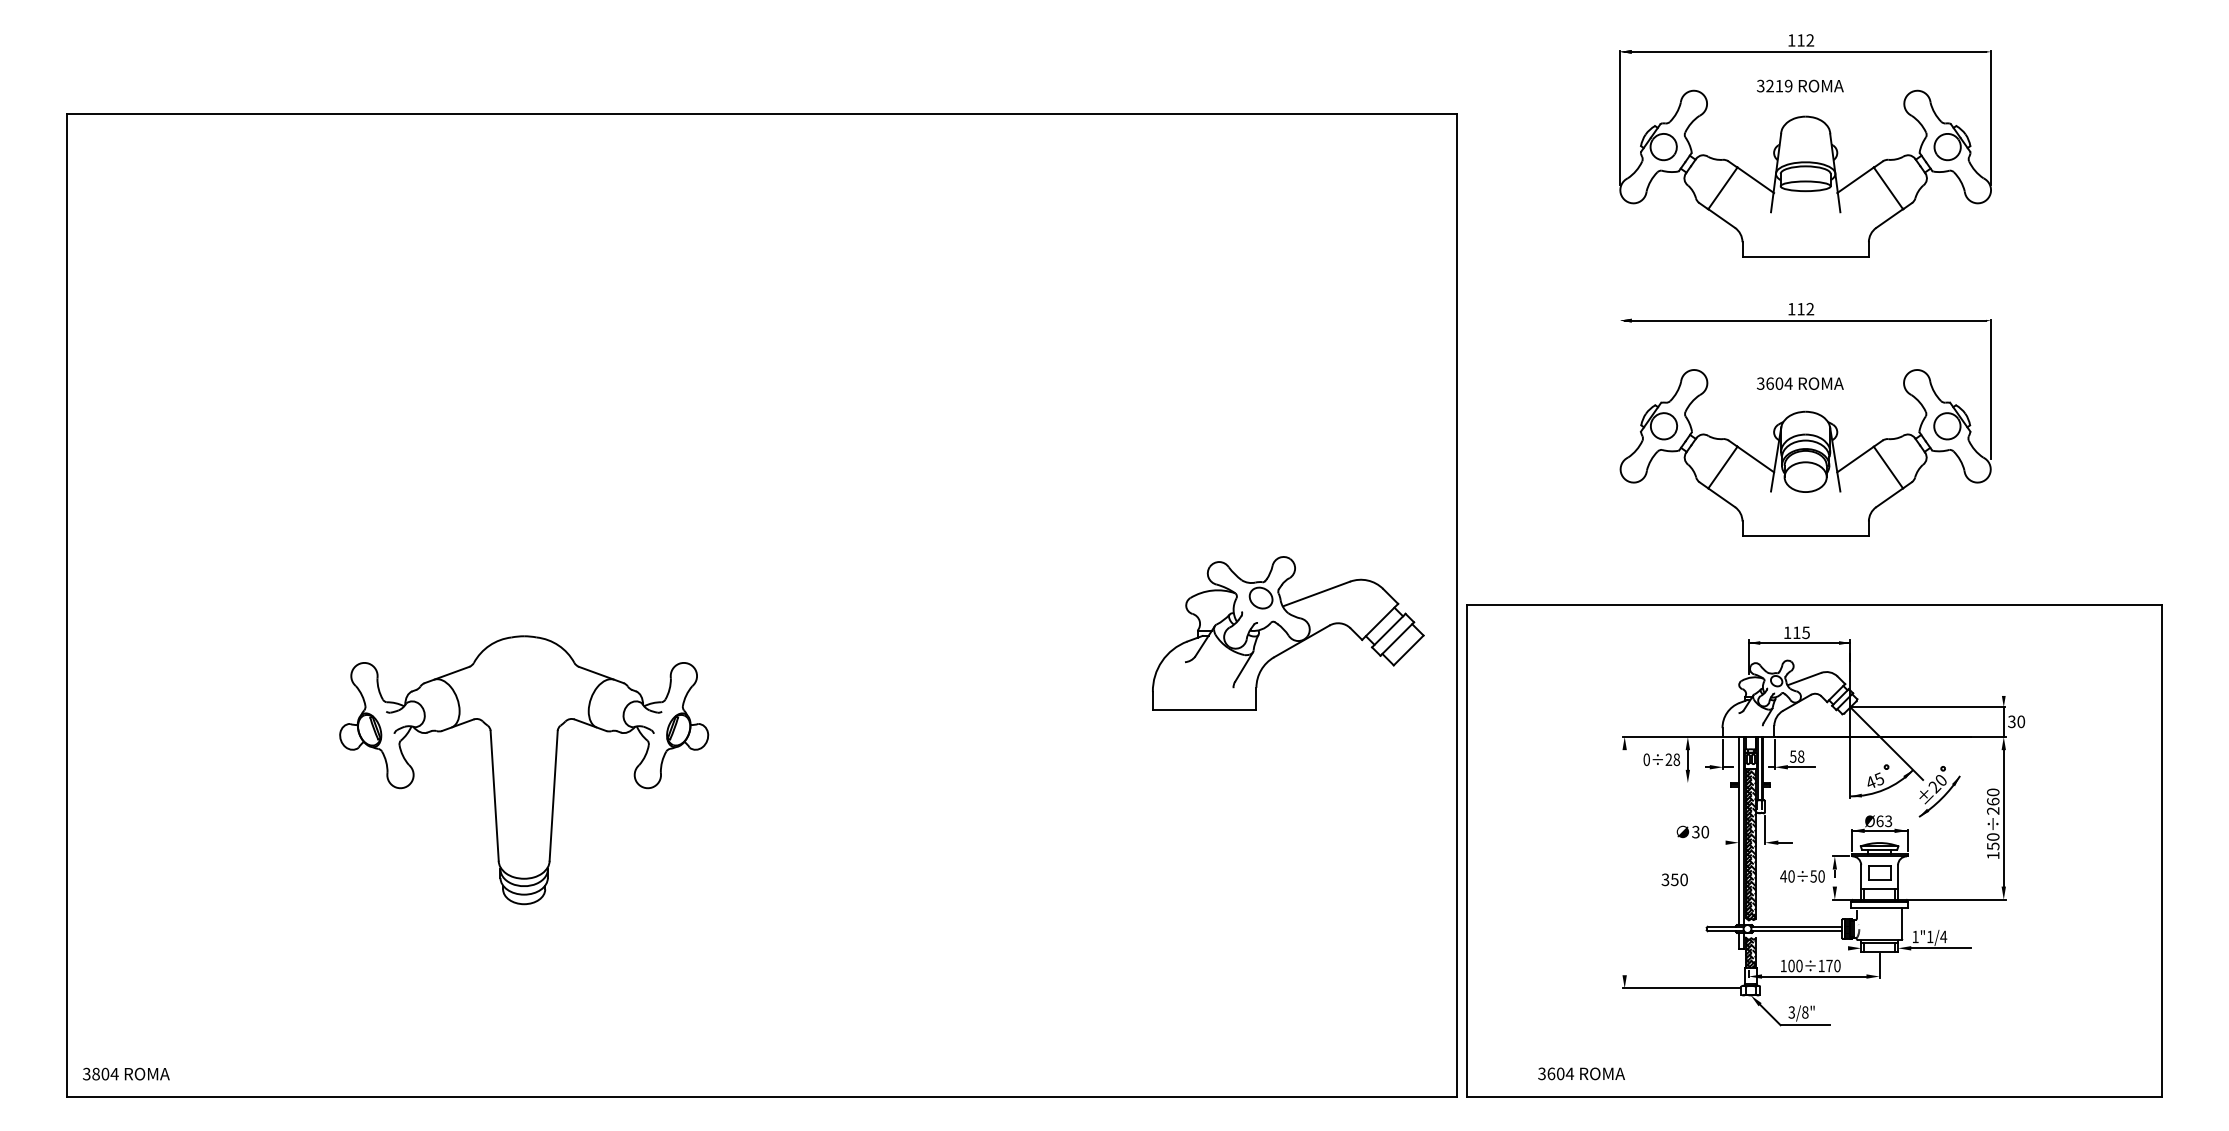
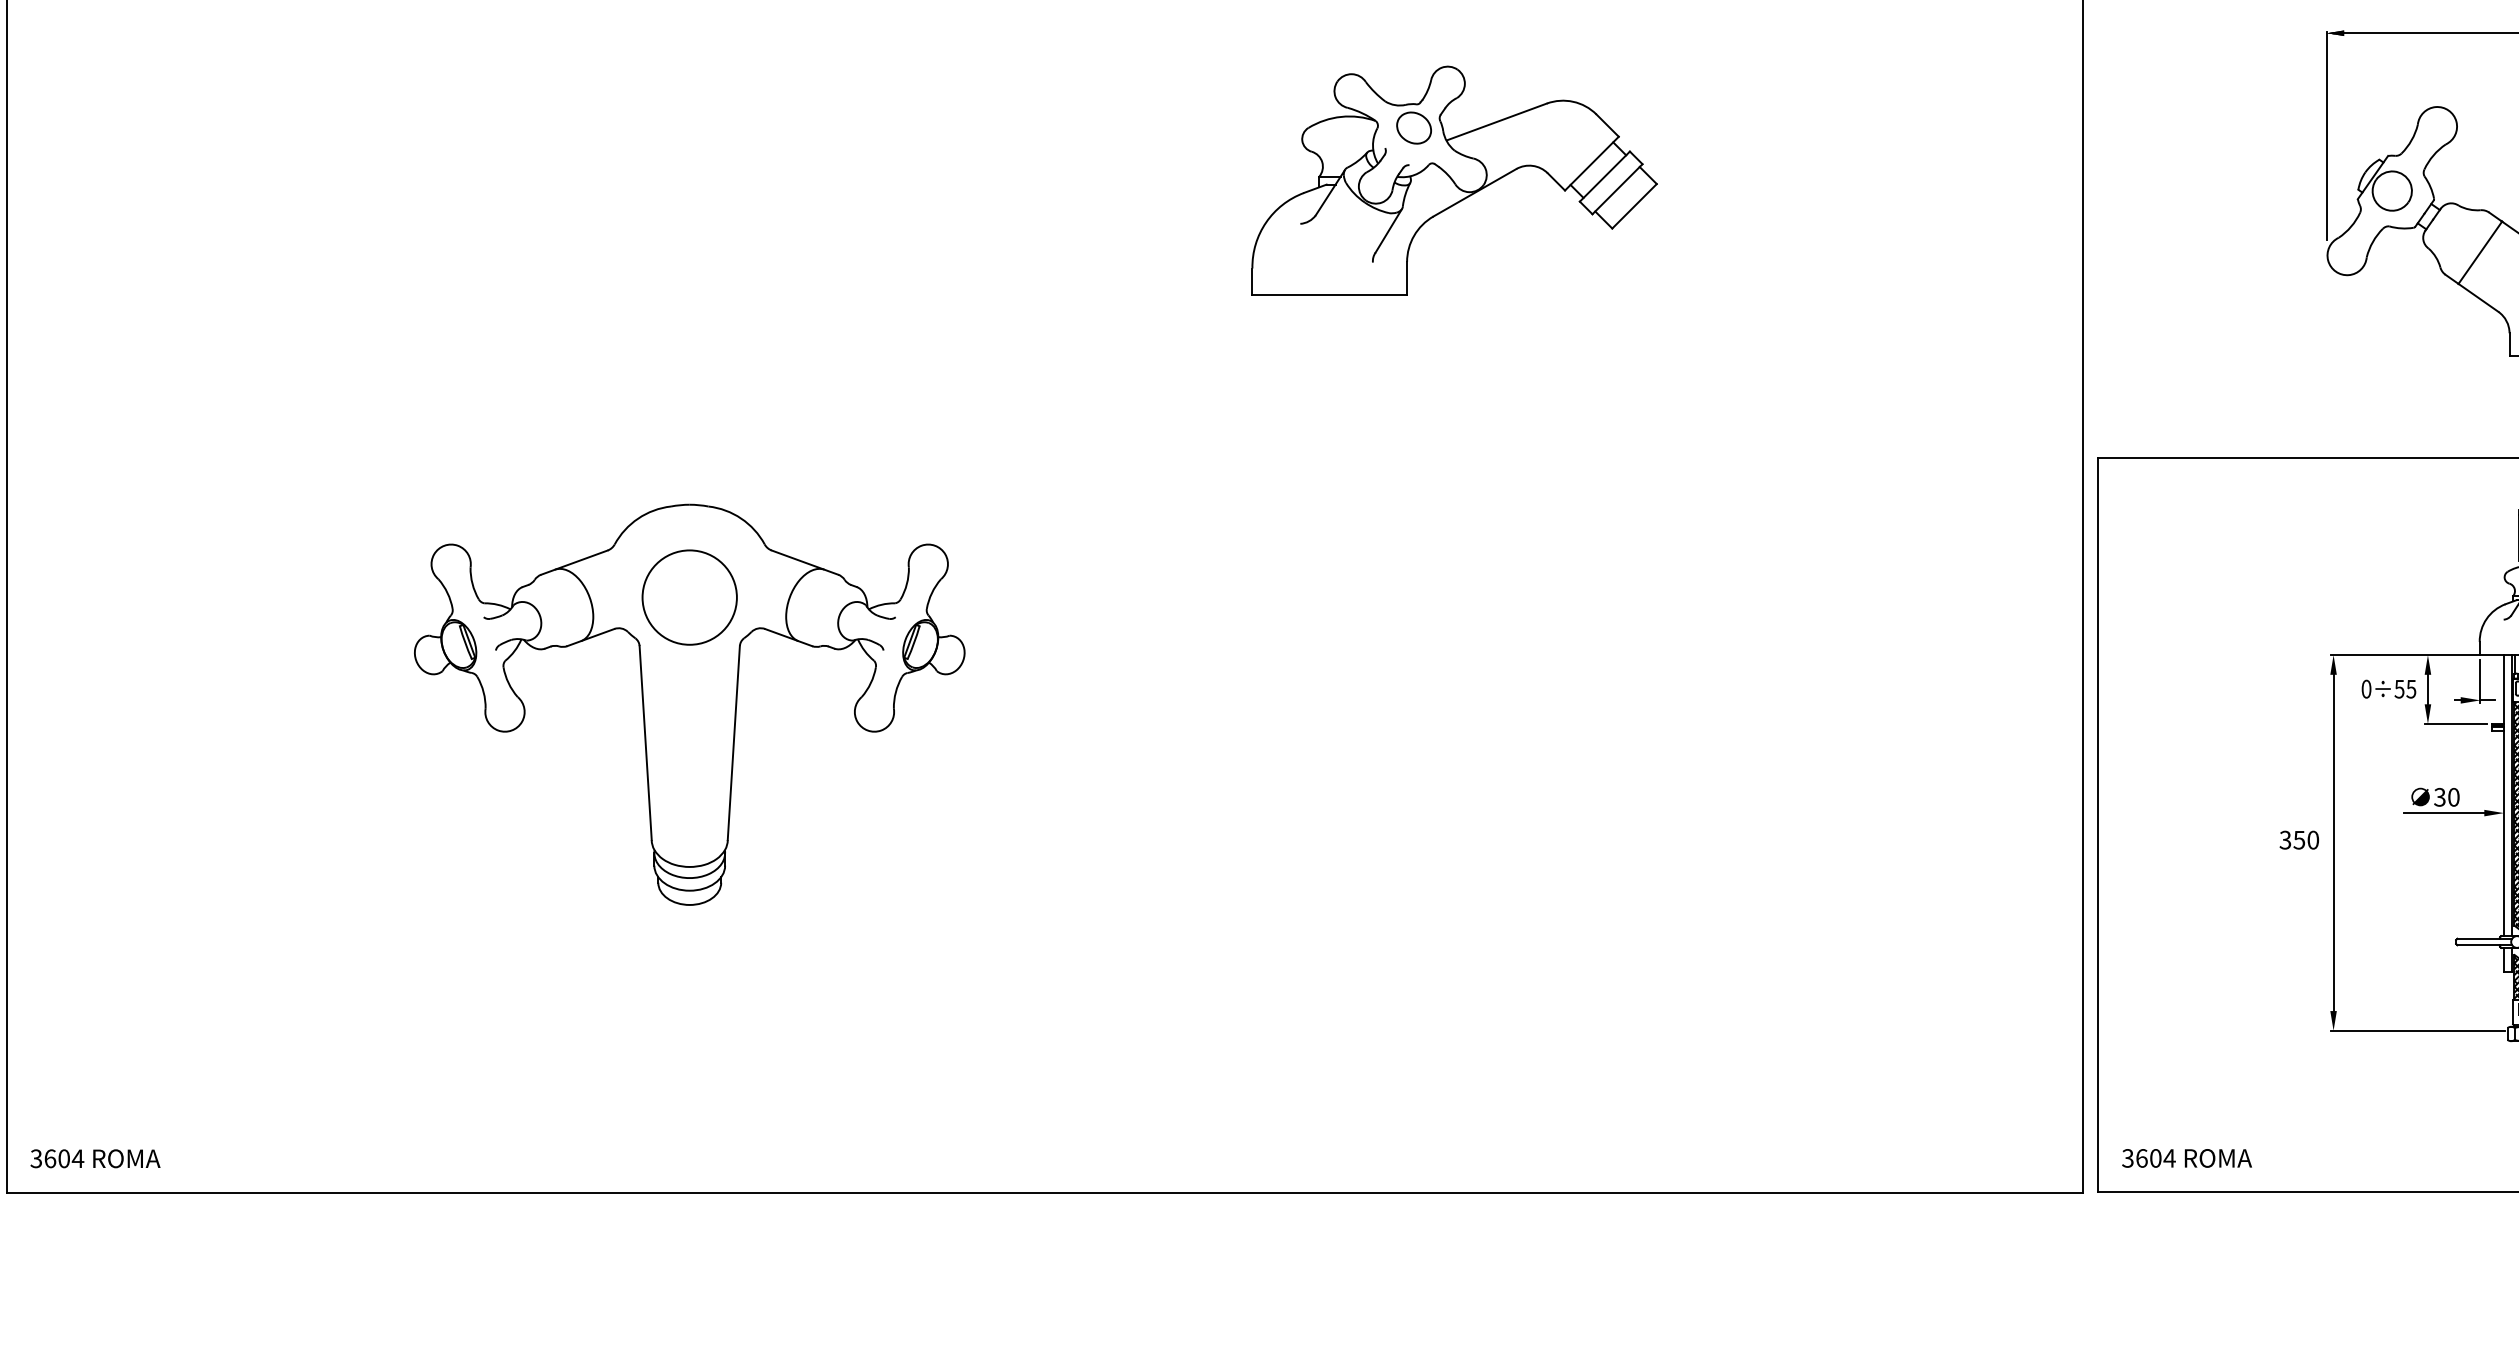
line: (1620, 388) -> (2327, 134), added
part: (1288, 633) -> (1454, 180), moved
circle: (523, 698) -> (688, 597), added
text: (1672, 759) -> (2404, 688), 0÷28 -> 0÷55
line: (1706, 783) -> (2455, 724), added
line: (1698, 842) -> (2443, 812), added
line: (1624, 862) -> (2333, 842), added
text: (1674, 879) -> (2298, 839), moved
text: (95, 1073) -> (49, 1157), 3804 -> 3604
text: (1581, 1073) -> (2186, 1157), moved

